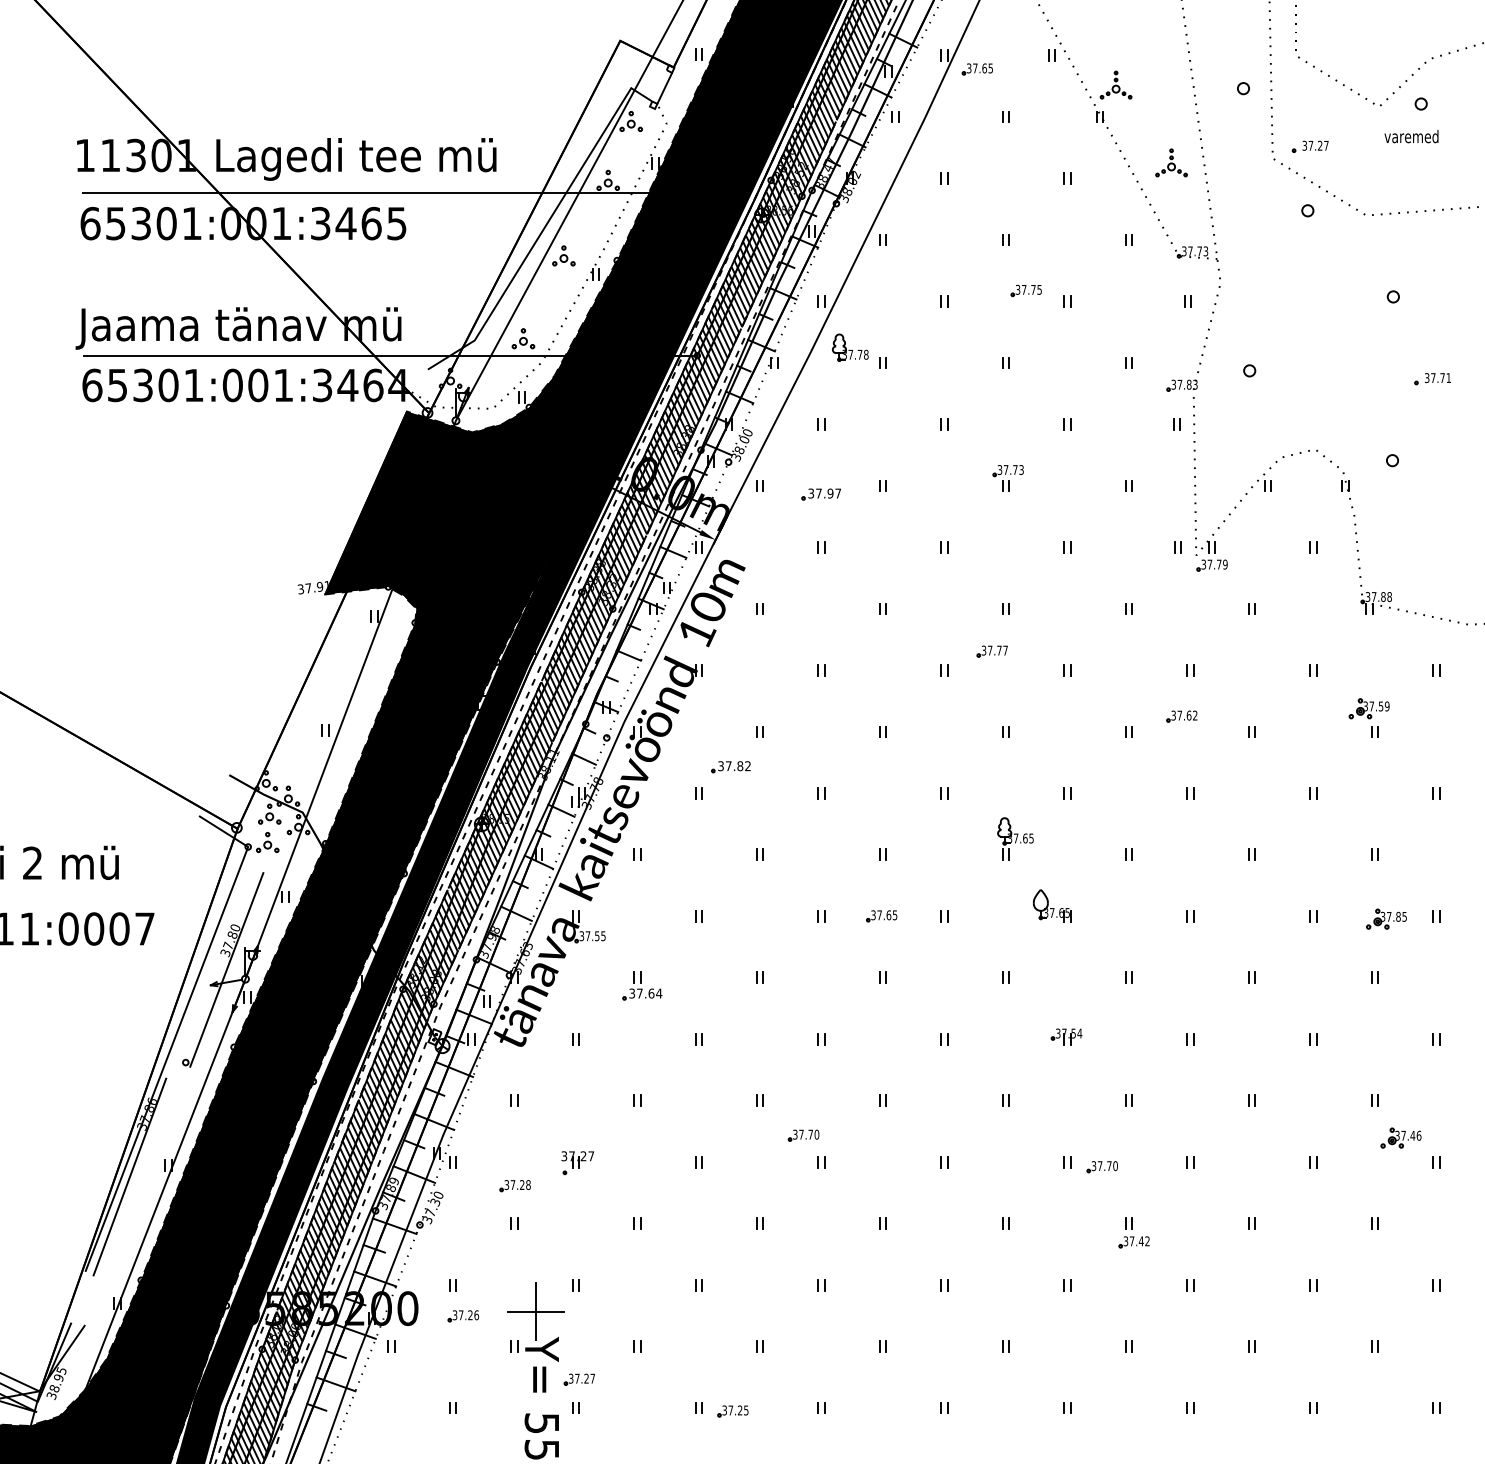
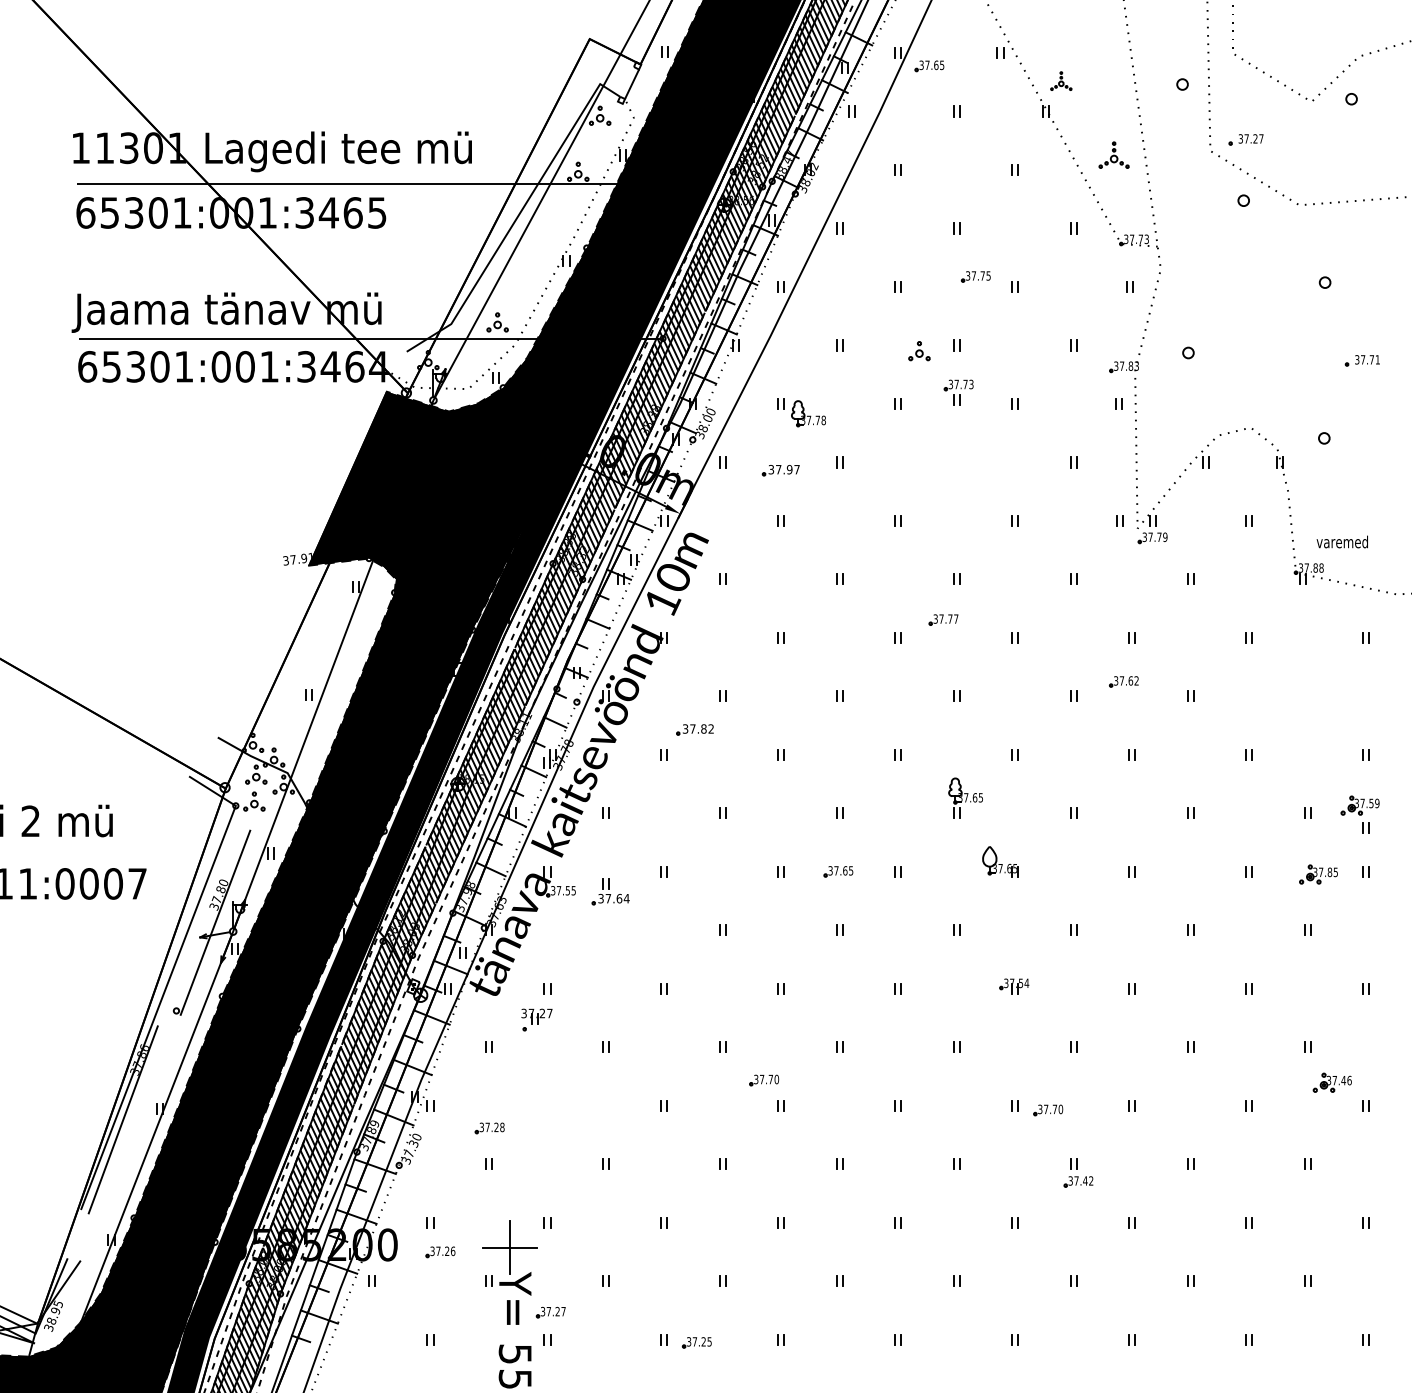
part: (1115, 84) -> (1060, 80), size x0.7
text: (1411, 136) -> (1342, 541), moved
part: (563, 255) -> (919, 350), moved
part: (849, 347) -> (807, 413), moved
part: (1007, 478) -> (958, 392), moved
part: (1368, 717) -> (1359, 813), moved
part: (642, 985) -> (610, 891), moved
part: (577, 1163) -> (536, 1020), moved

